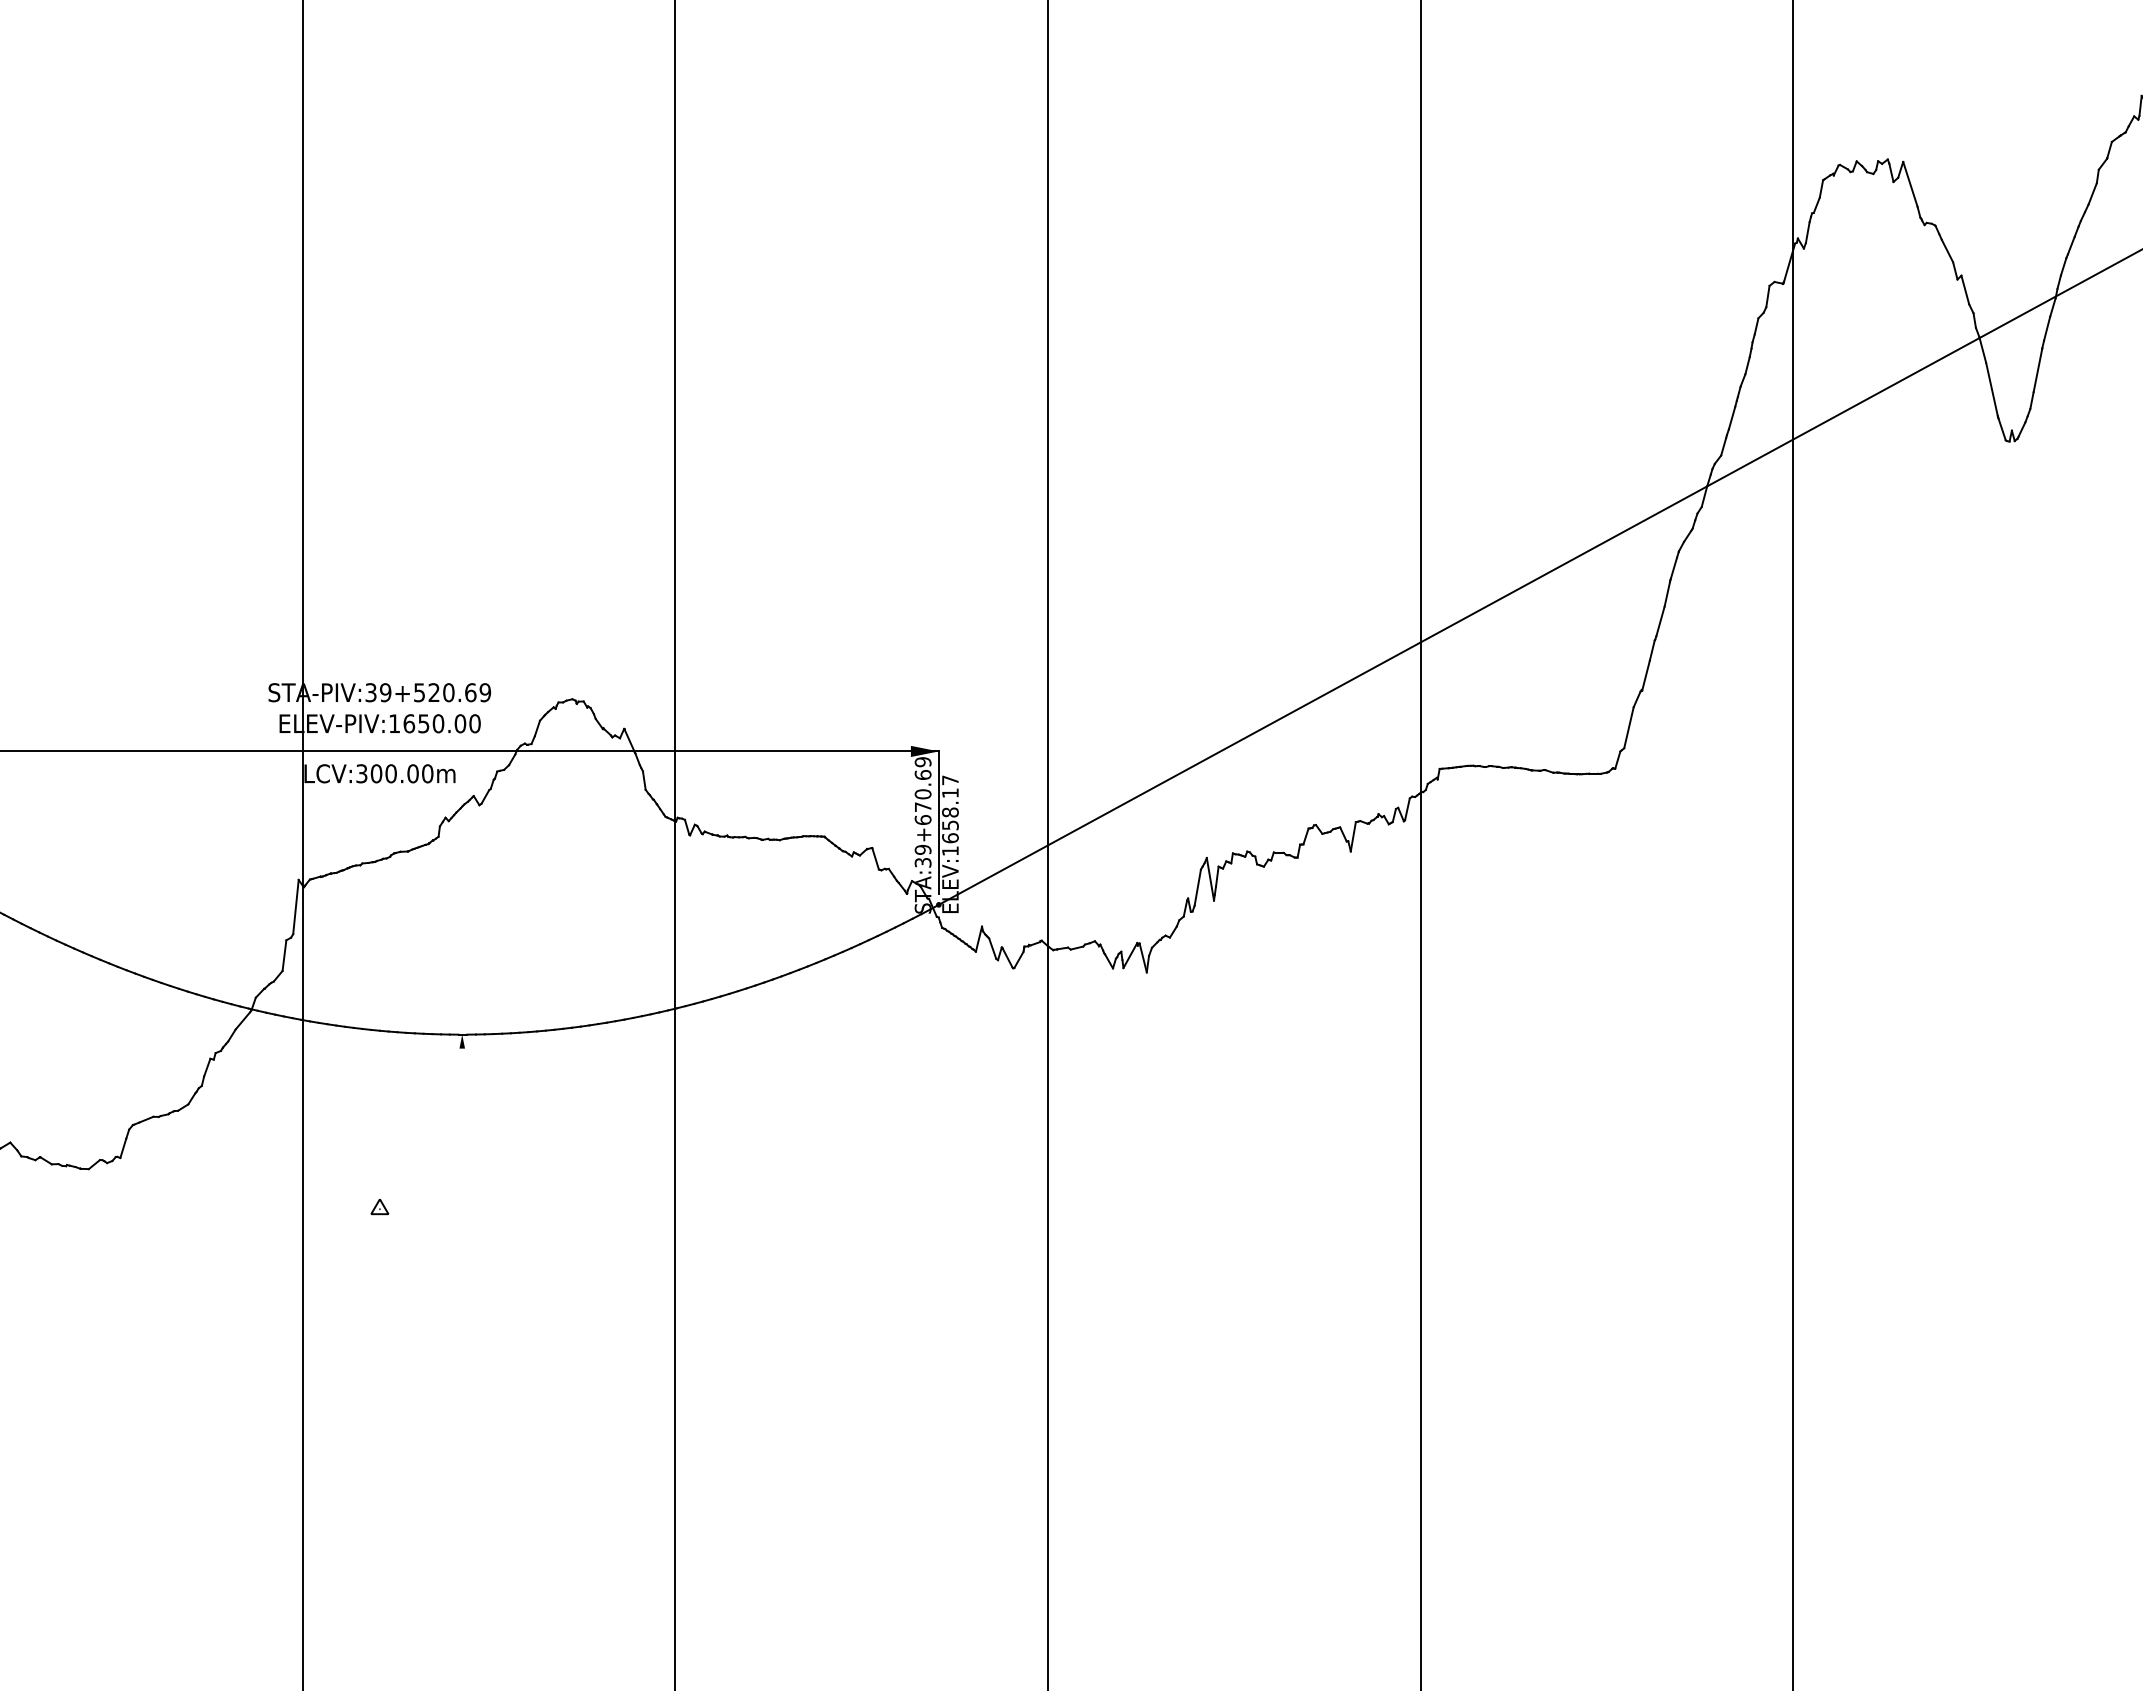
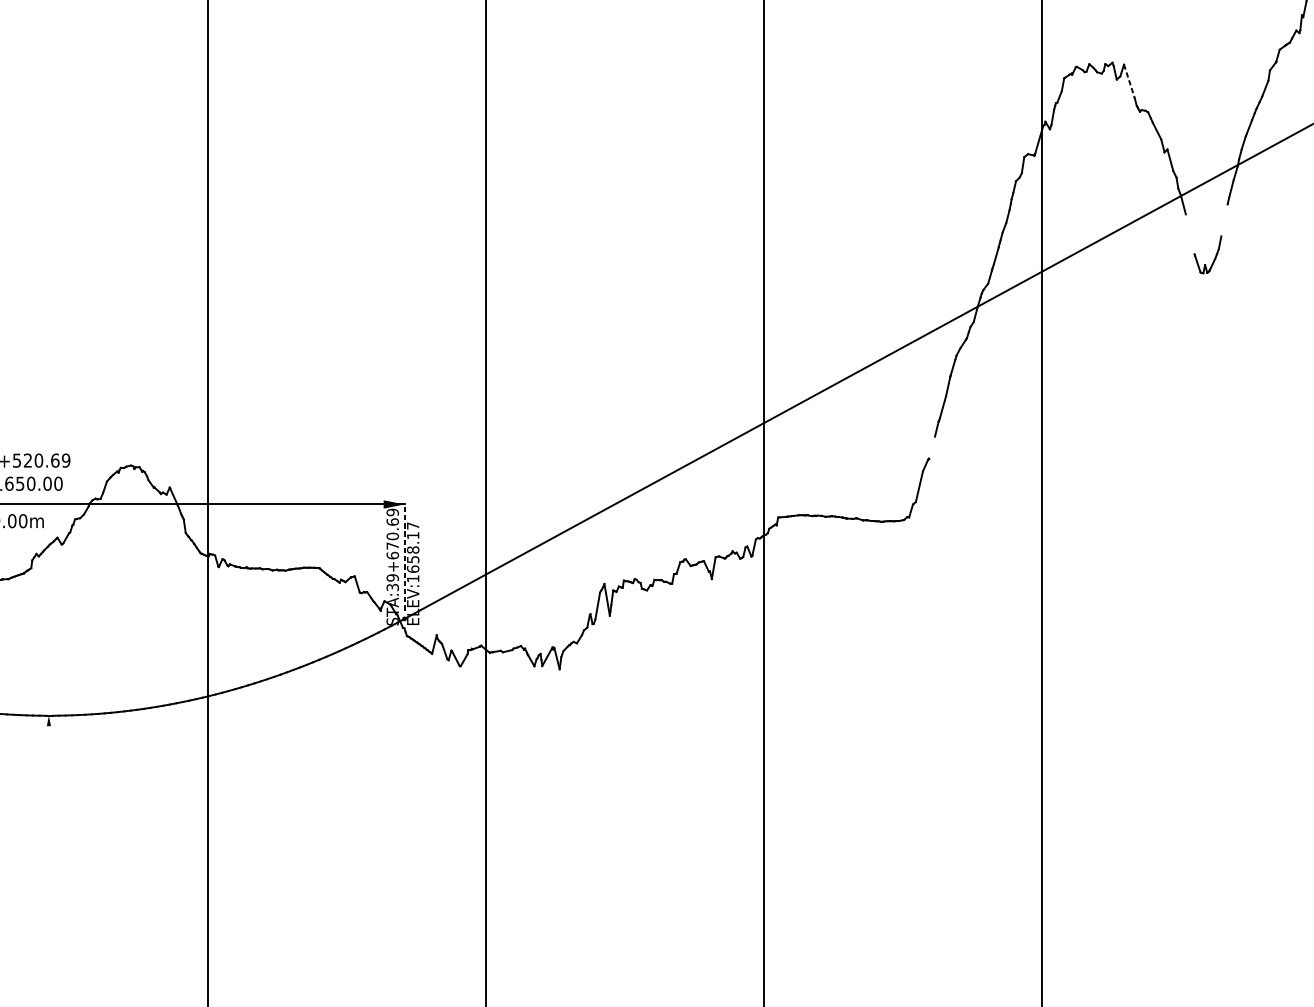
line: (1910, 184) -> (1129, 81), solid -> dashed
line: (2037, 370) -> (1224, 220), removed
line: (1991, 389) -> (1189, 234), removed
line: (1645, 675) -> (931, 447), removed
line: (938, 822) -> (404, 557), solid -> dashed

